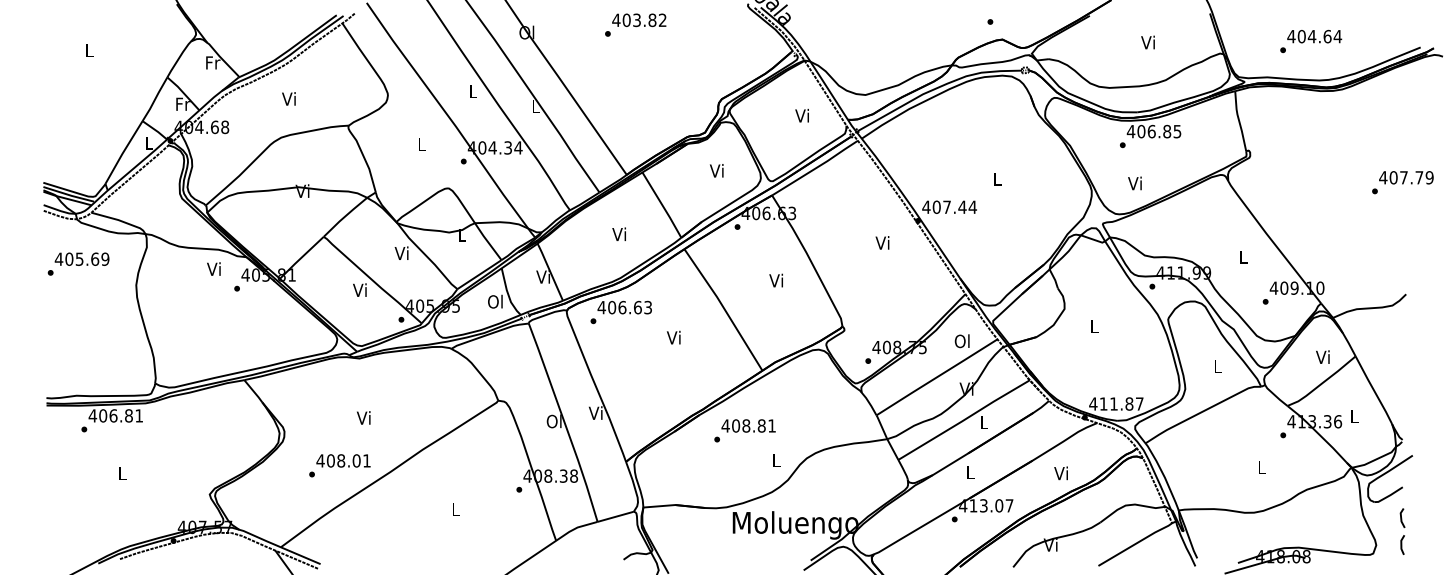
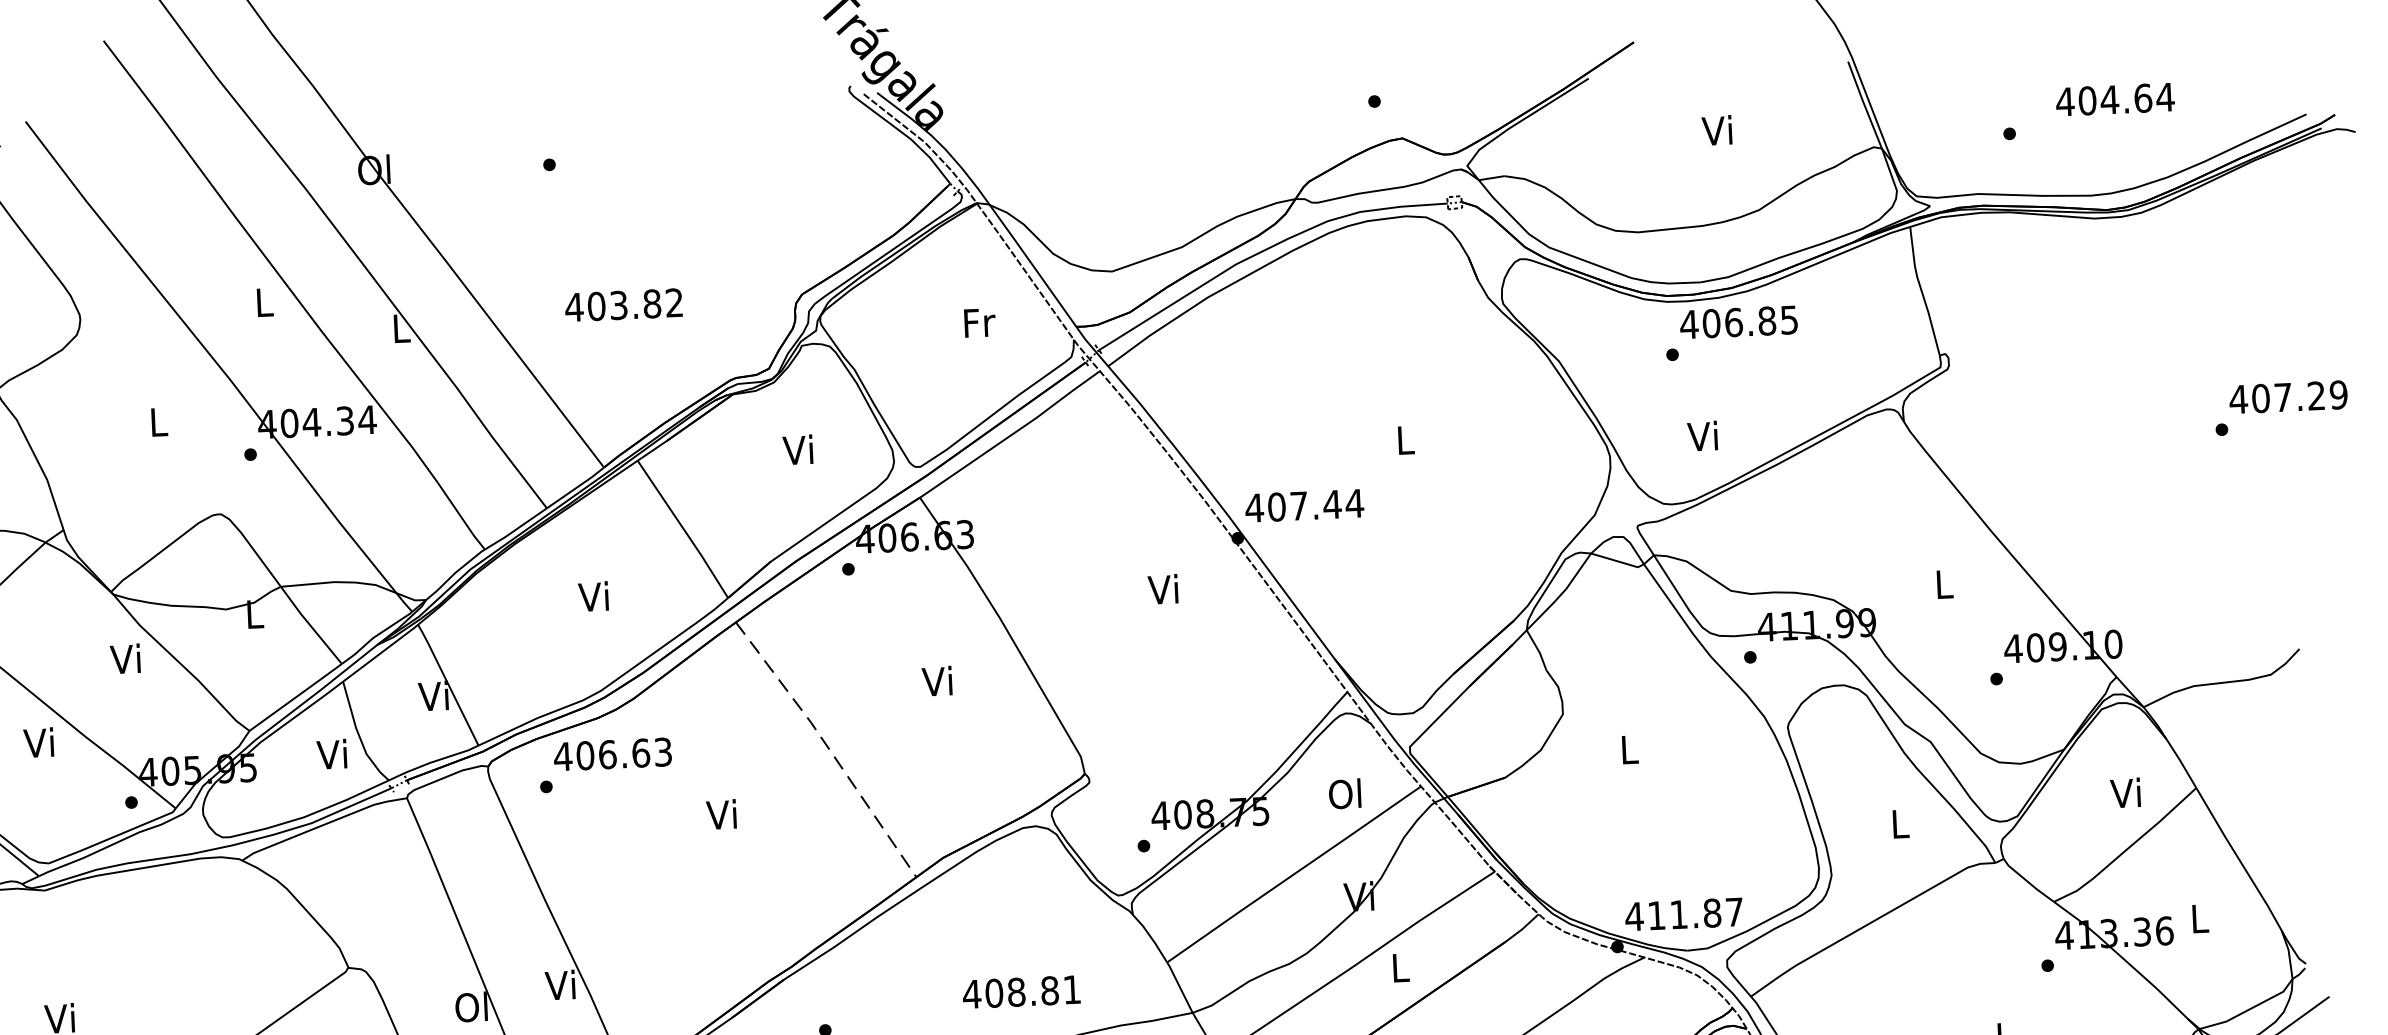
text: (639, 20) -> (624, 305), moved
text: (1314, 36) -> (2114, 99), moved
text: (802, 115) -> (977, 321), Vi -> Fr
text: (1419, 177) -> (2316, 395), 407.79 -> 407.29
text: (495, 301) -> (332, 753), Ol -> Vi
line: (724, 308) -> (828, 746), solid -> dashed
text: (748, 425) -> (1021, 991), moved

